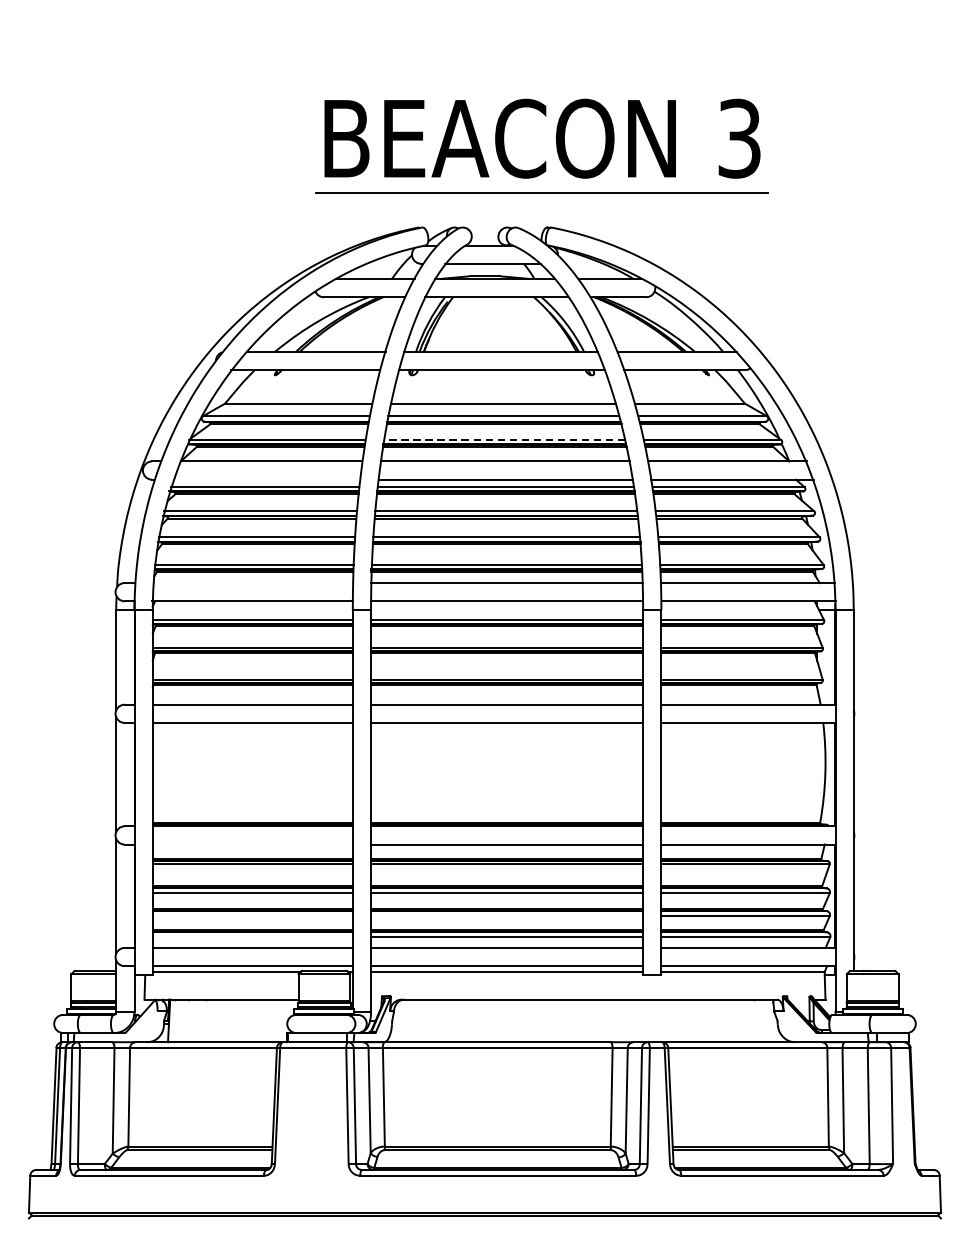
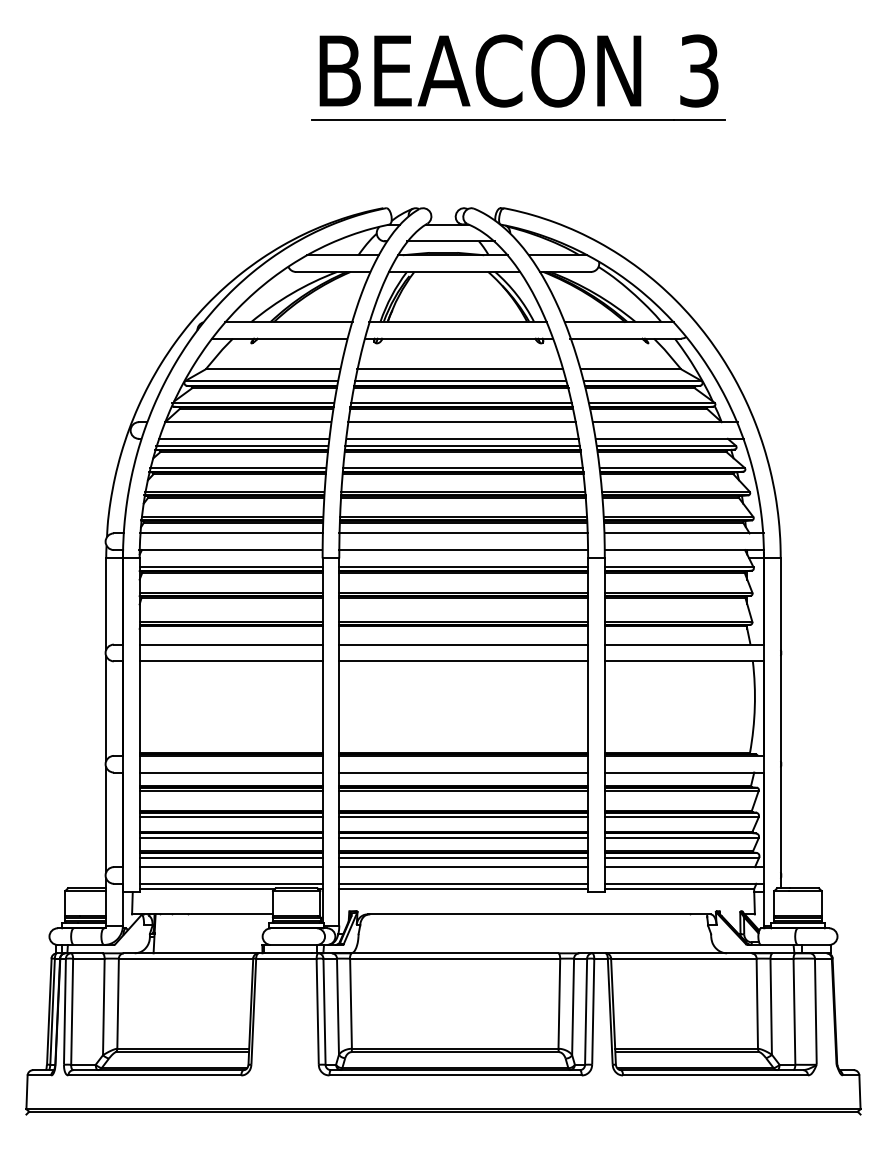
part: (556, 145) -> (531, 77), moved
line: (504, 439) -> (461, 402), dashed -> solid
line: (266, 479) -> (243, 438), added
line: (253, 583) -> (231, 533), added
line: (252, 844) -> (230, 772), added
line: (252, 916) -> (230, 838), added
line: (506, 916) -> (463, 838), added
line: (252, 937) -> (230, 857), added

